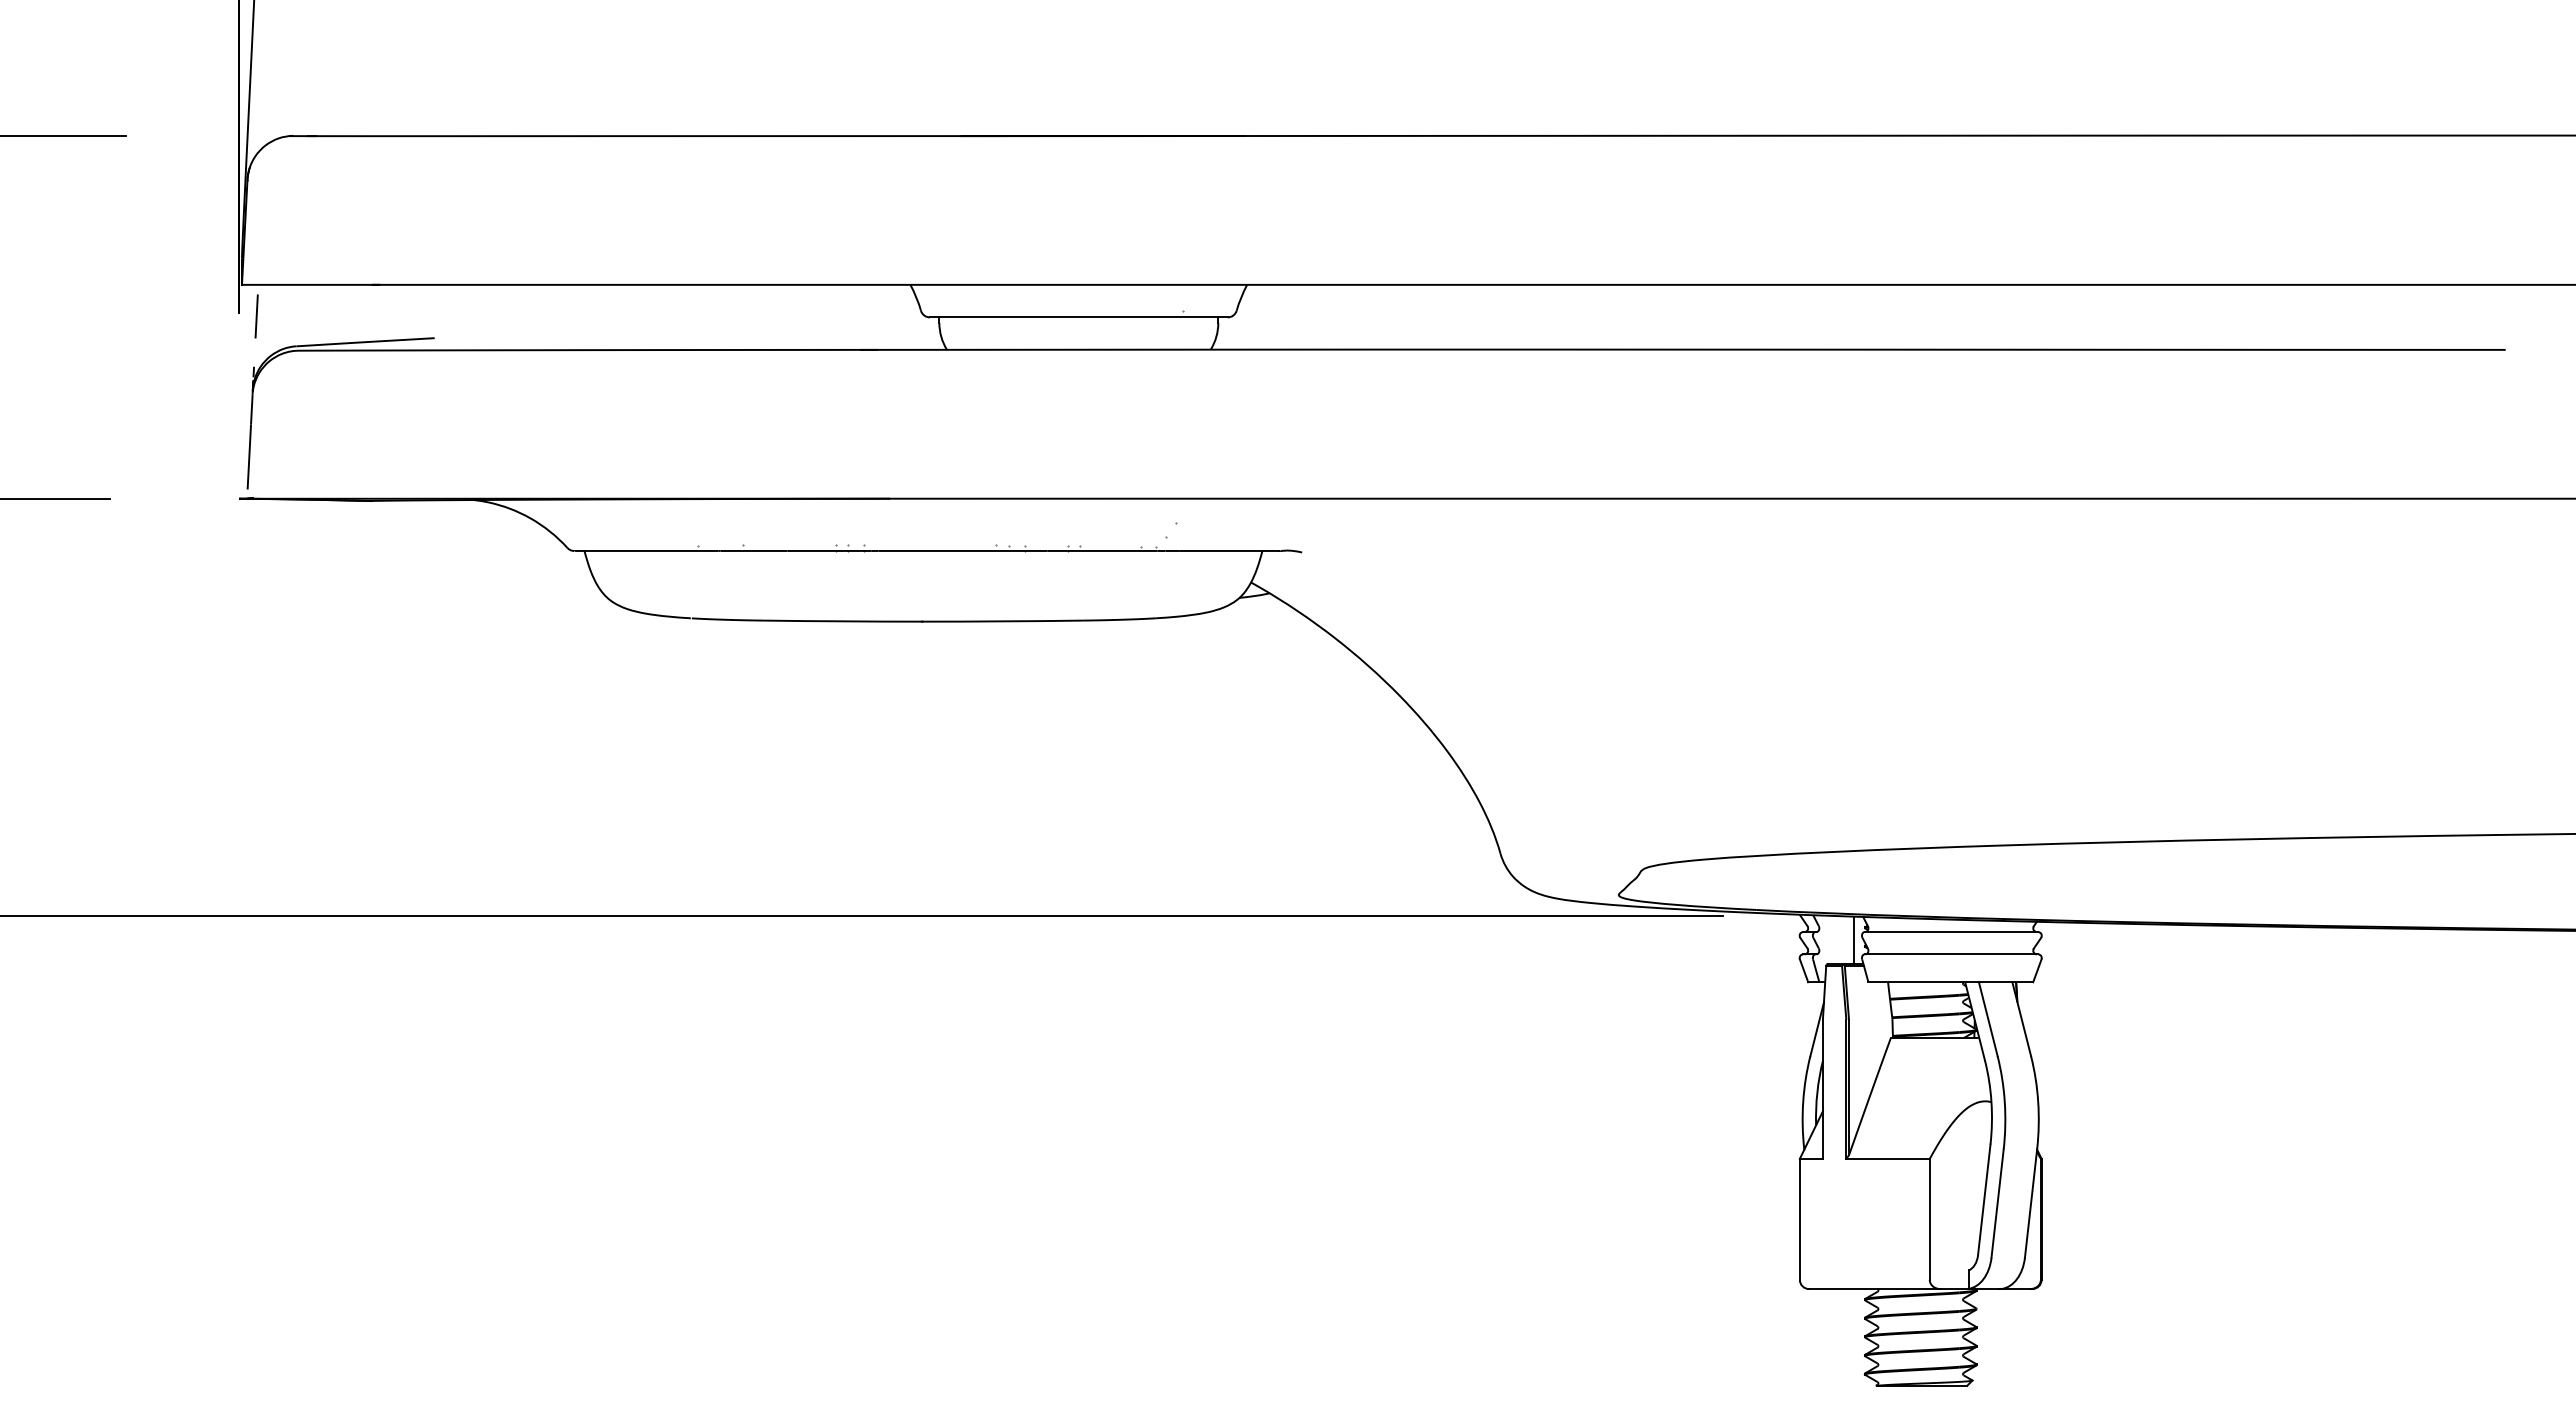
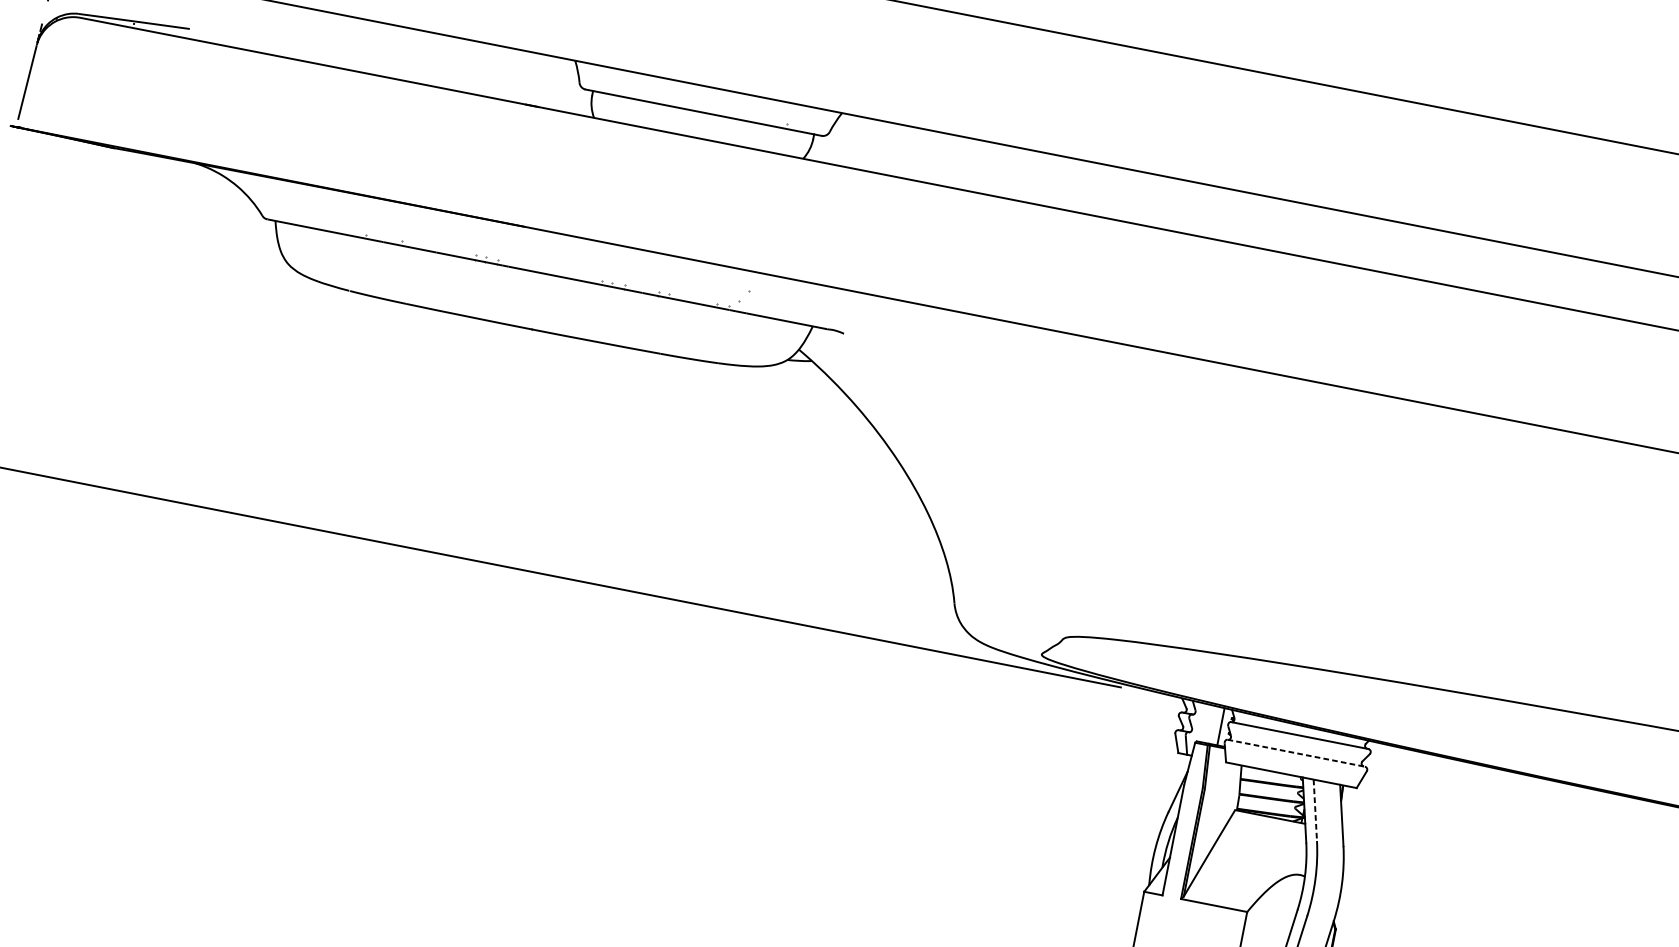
line: (1951, 954) -> (1296, 753), solid -> dashed
line: (1988, 1019) -> (1315, 810), solid -> dashed

